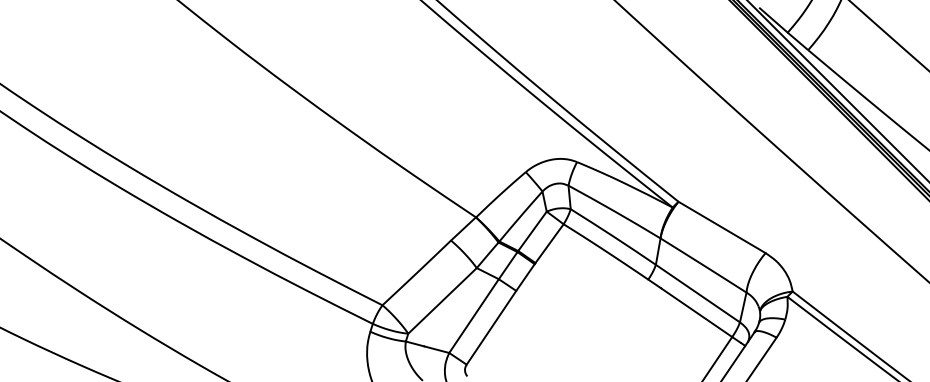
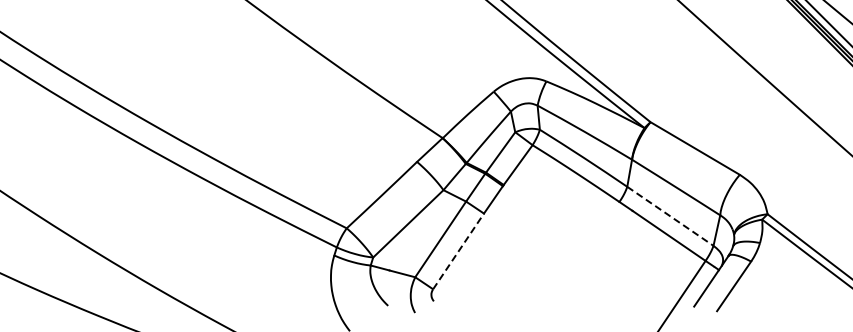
line: (697, 293) -> (669, 216), solid -> dashed
line: (491, 327) -> (458, 251), solid -> dashed

